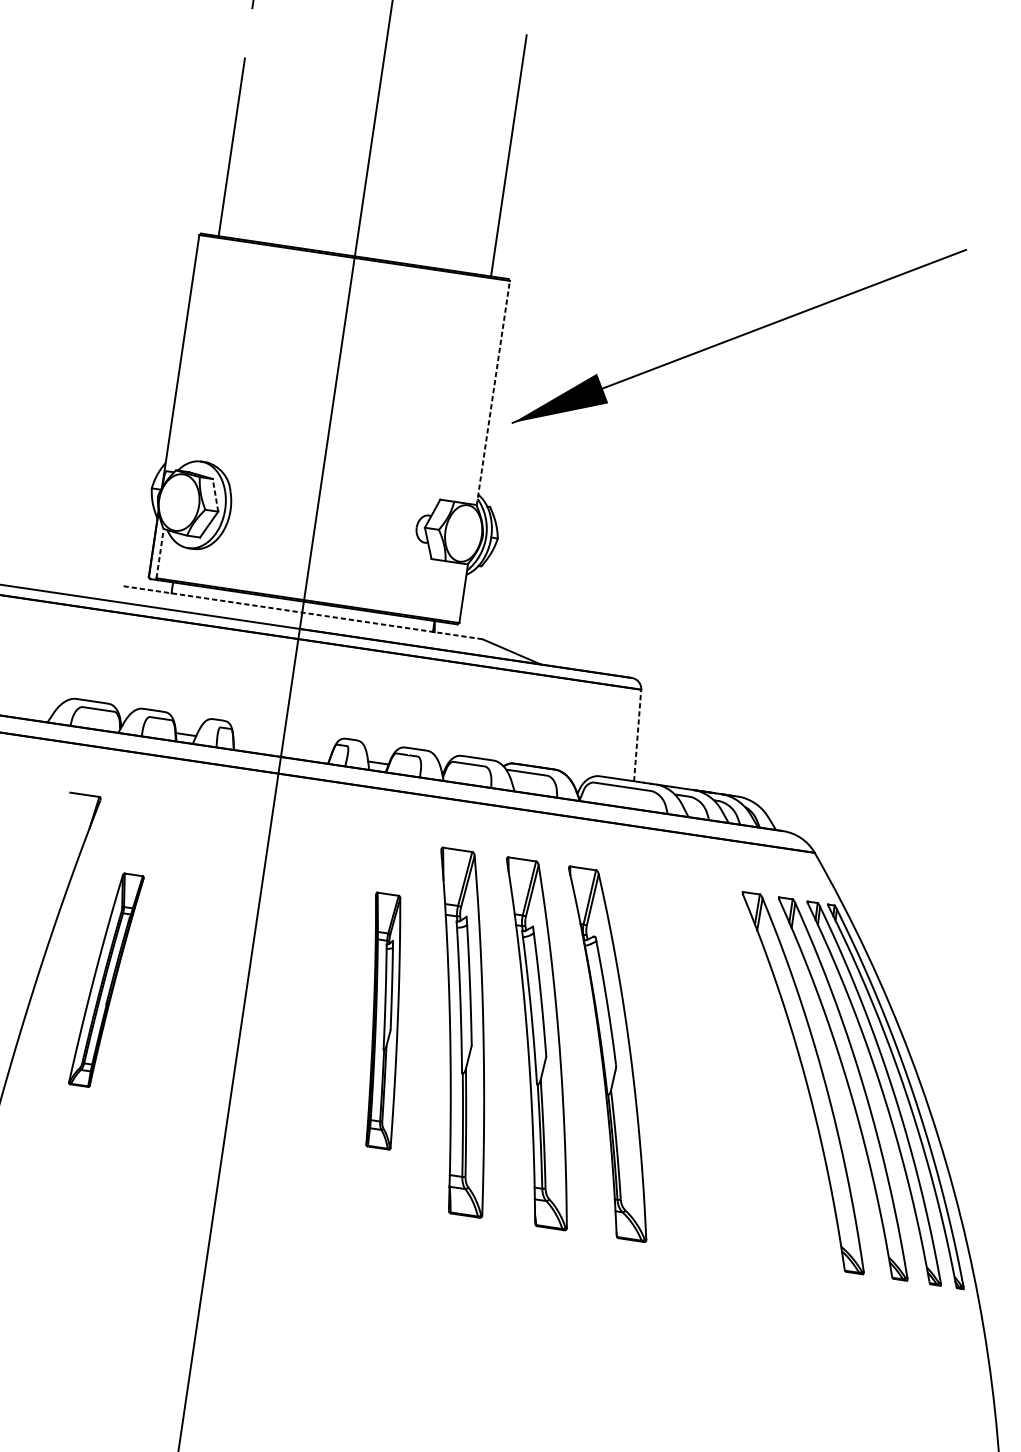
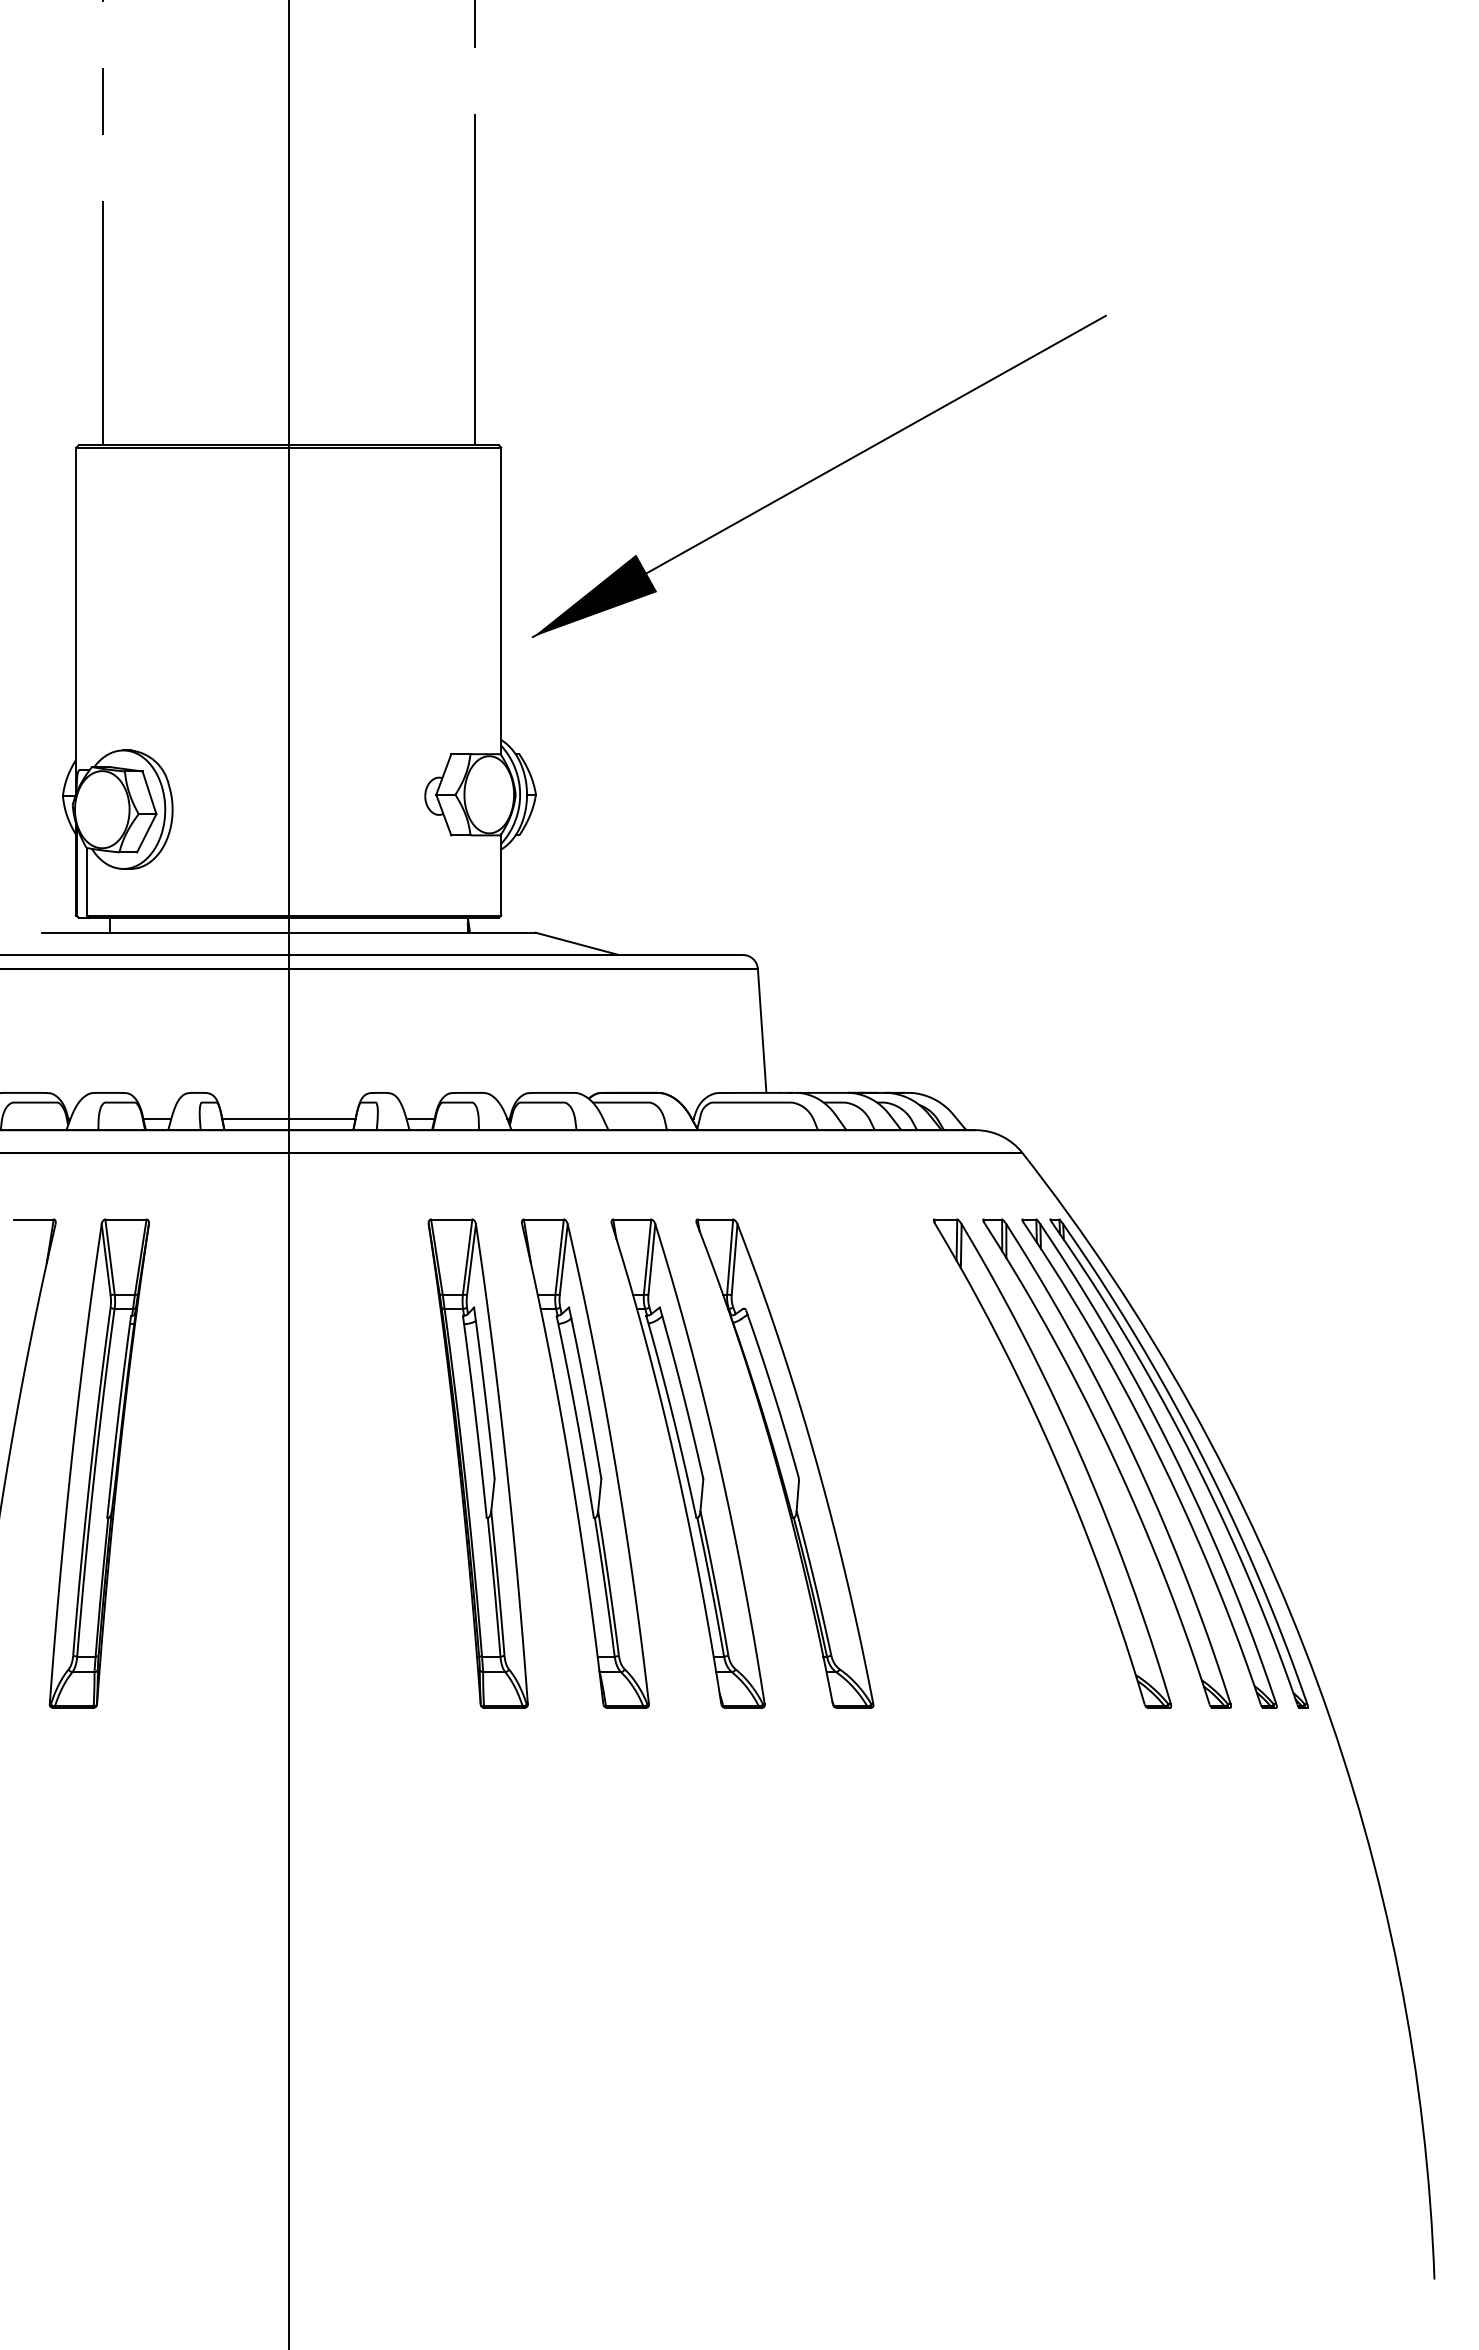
line: (493, 393) -> (501, 601), dashed -> solid
line: (215, 495) -> (149, 792), dashed -> solid
line: (159, 553) -> (86, 881), dashed -> solid
line: (302, 612) -> (288, 932), dashed -> solid
line: (637, 735) -> (762, 1030), dashed -> solid
line: (281, 748) -> (288, 1118), added
part: (105, 980) -> (98, 1463), size x1.67
part: (382, 1020) -> (477, 1463), size x1.43

